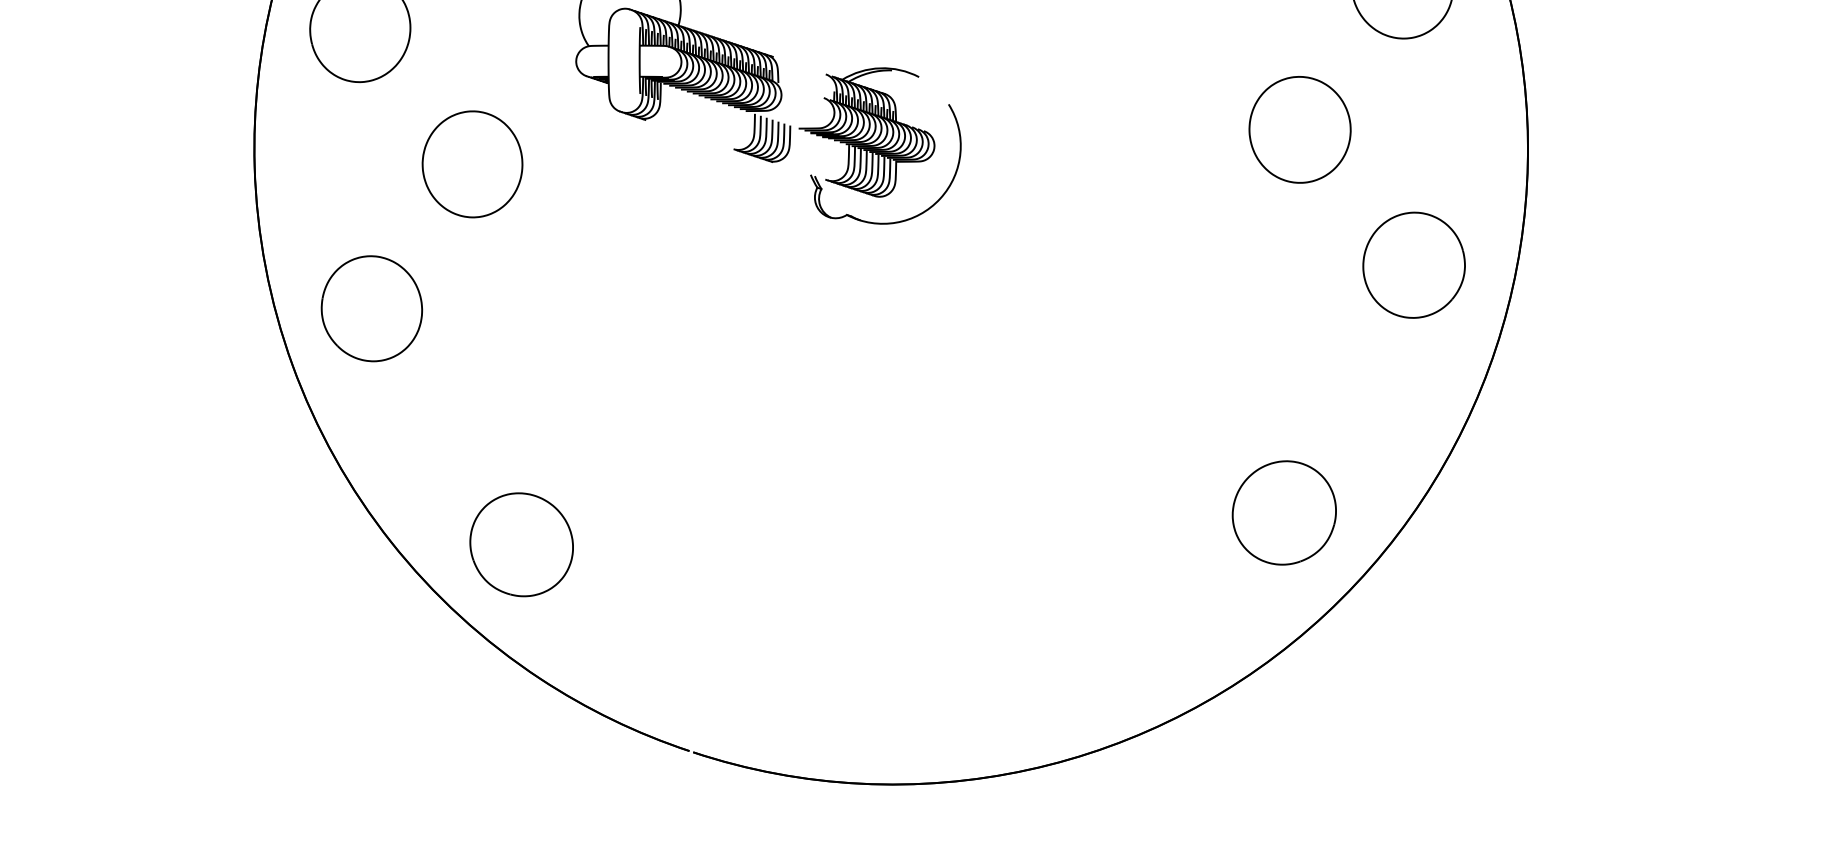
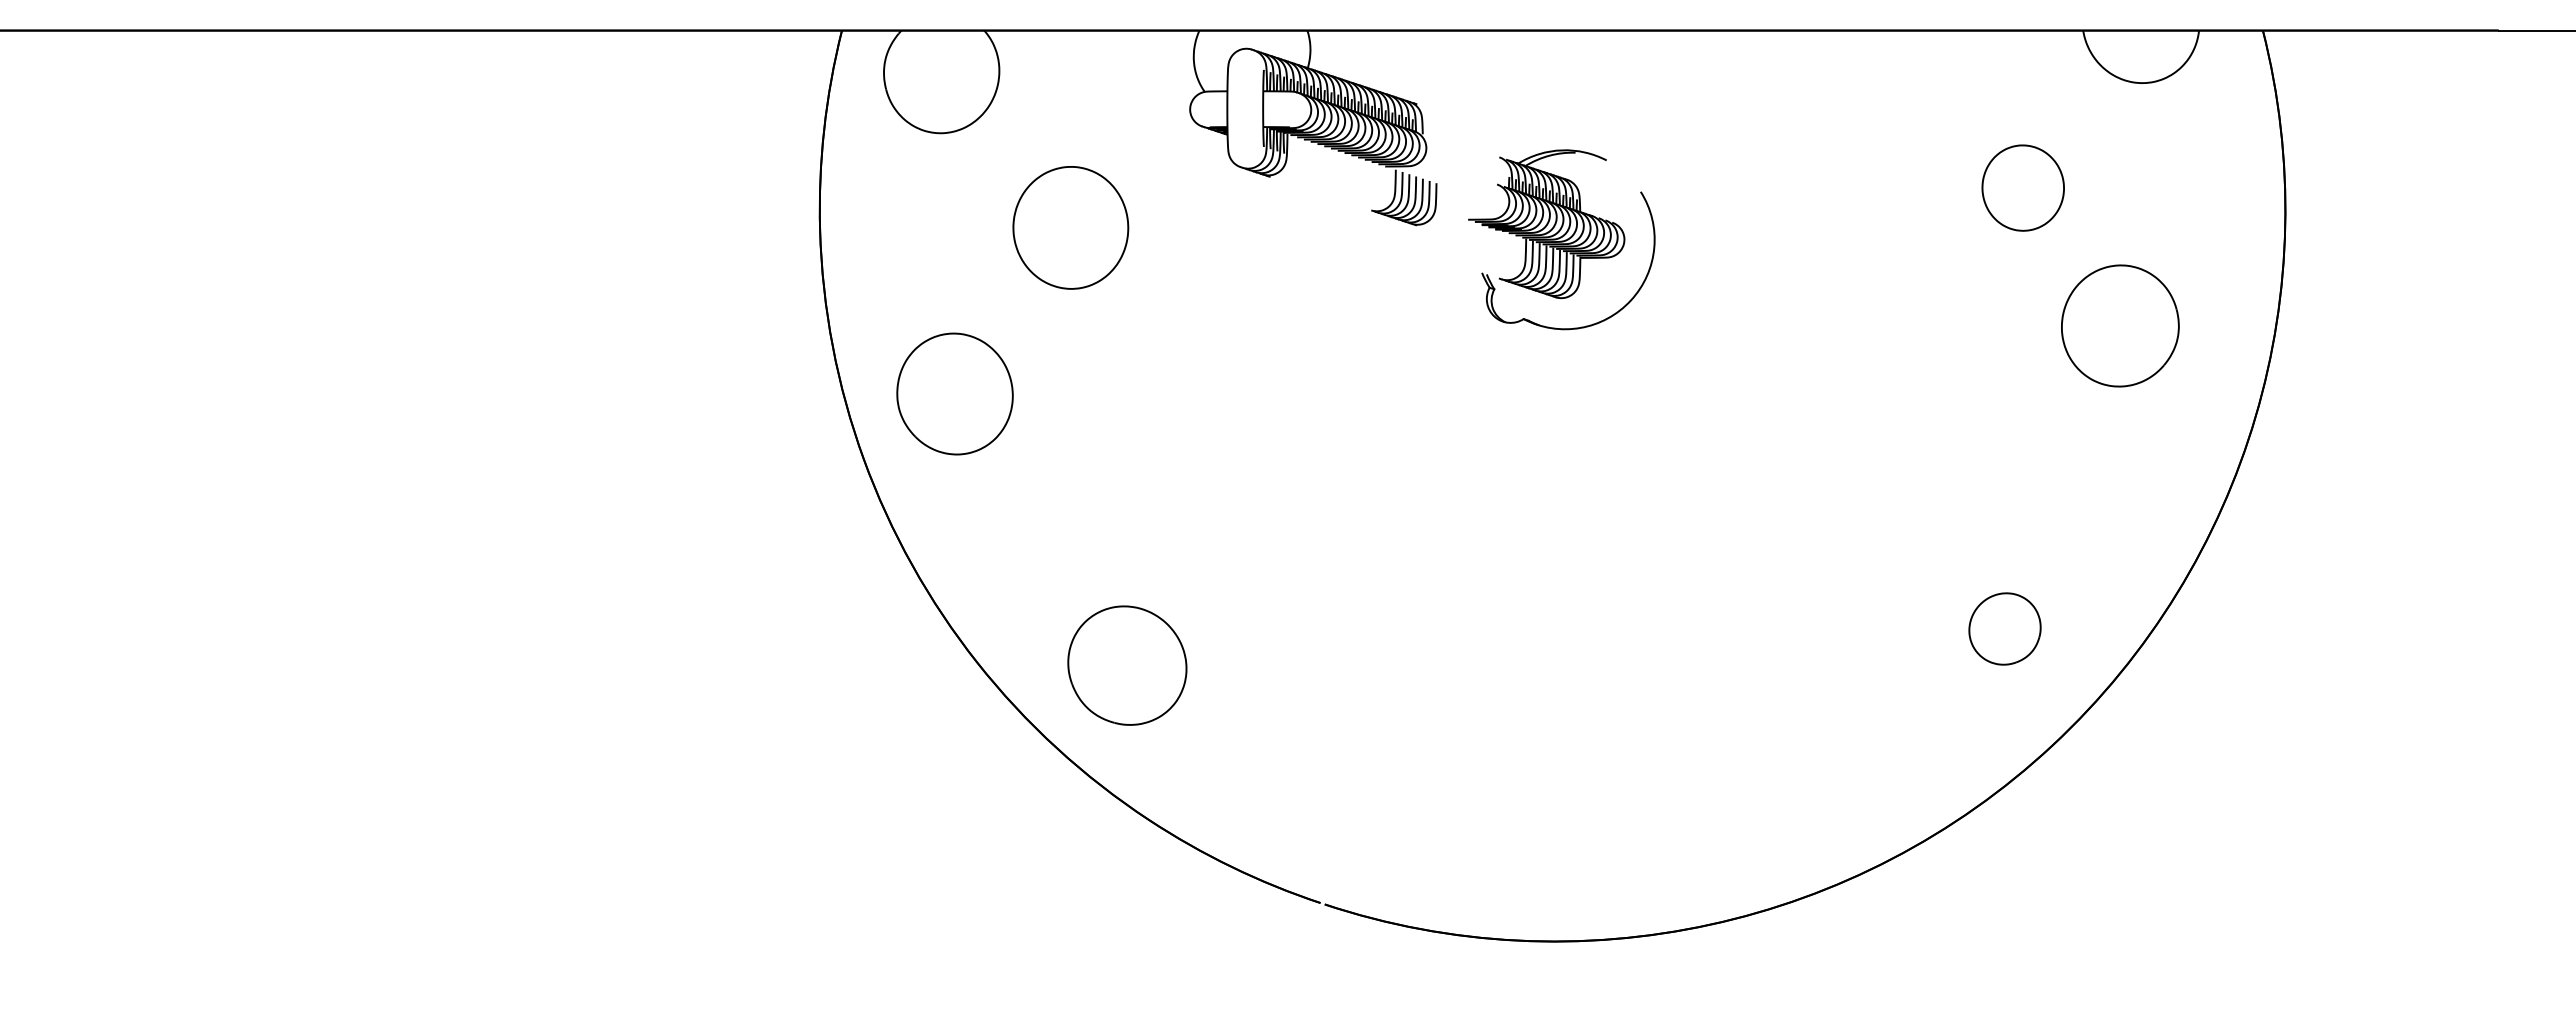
part: (1300, 129) -> (2023, 187), size x0.7
part: (879, 145) -> (1561, 239), moved
part: (1414, 264) -> (2120, 325), moved
part: (1283, 512) -> (2004, 628), size x0.6

